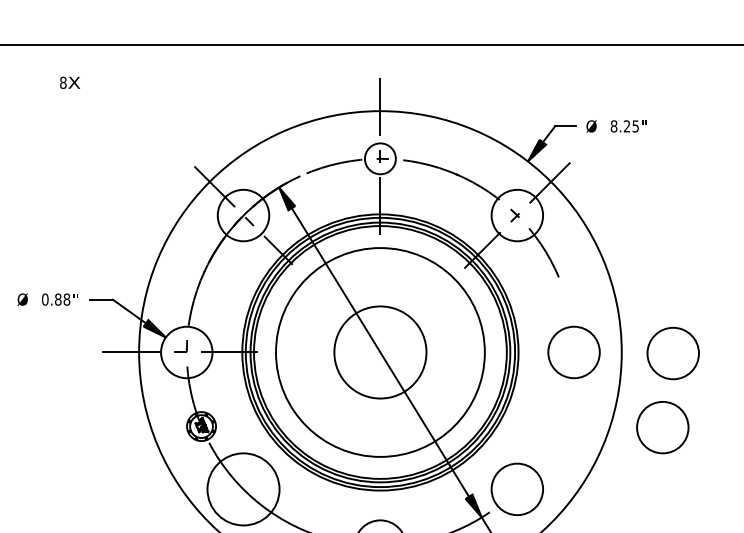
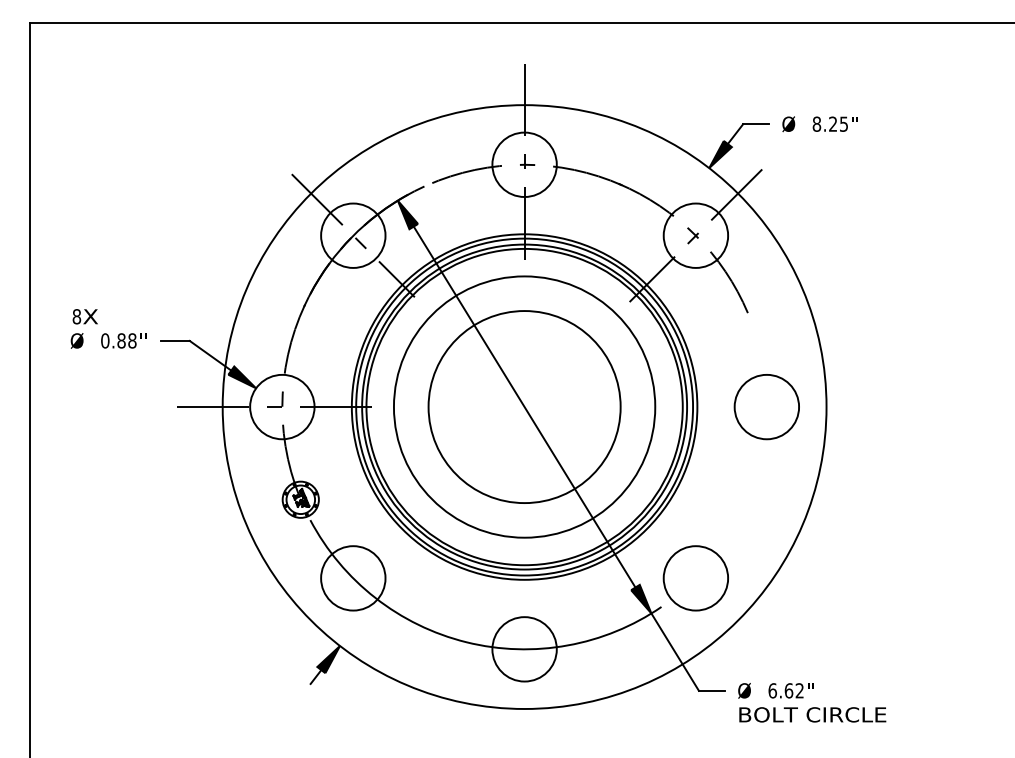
text: (69, 82) -> (84, 316), moved
circle: (380, 158) -> (524, 164), size x1.67
circle: (380, 352) -> (524, 407), size x1.67
circle: (672, 353) -> (890, 408), removed
circle: (662, 427) -> (877, 501), removed
circle: (243, 489) -> (353, 578), size x0.71

